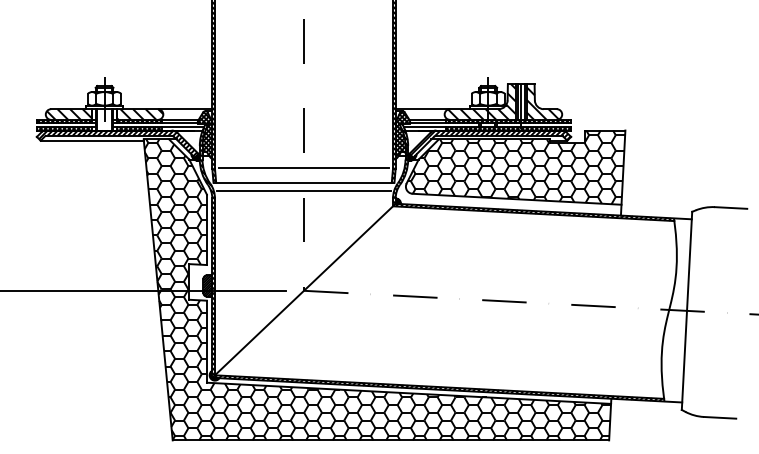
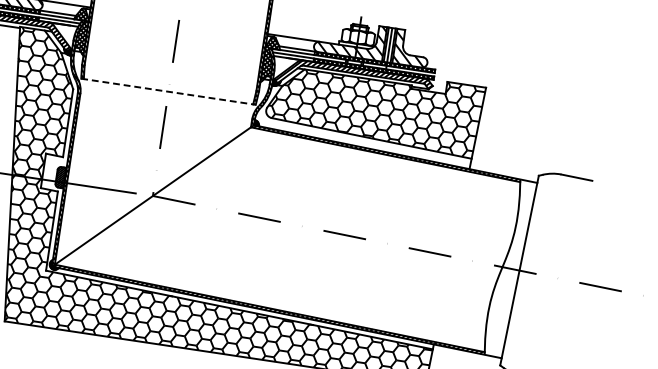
line: (303, 168) -> (170, 77), removed
line: (304, 182) -> (169, 91), solid -> dashed
line: (303, 190) -> (166, 99), removed

